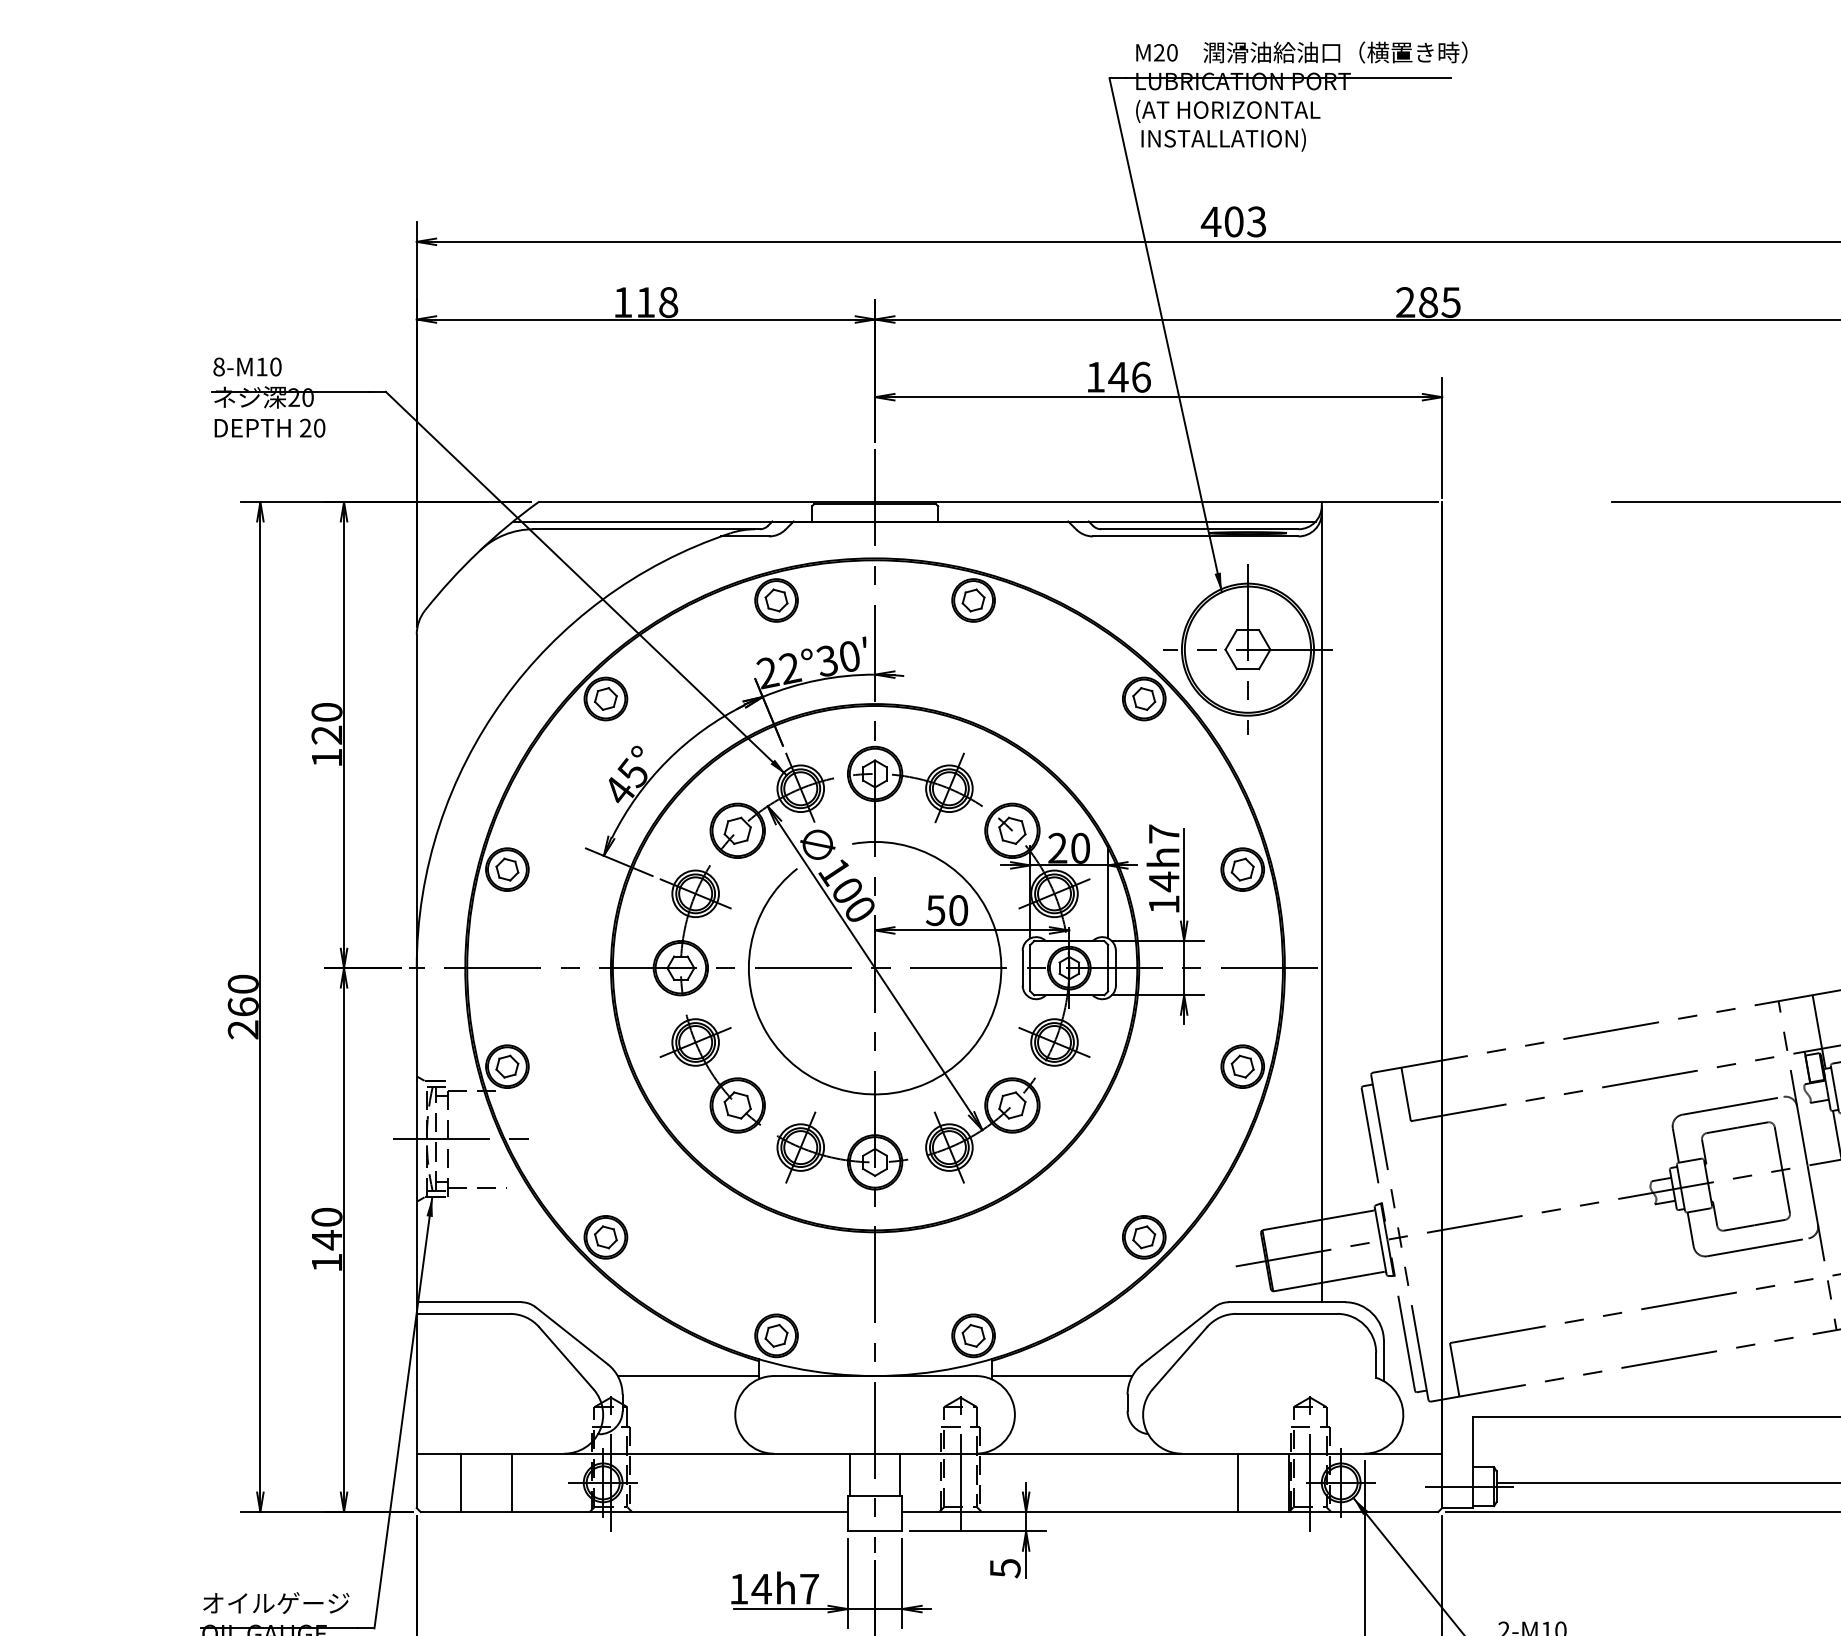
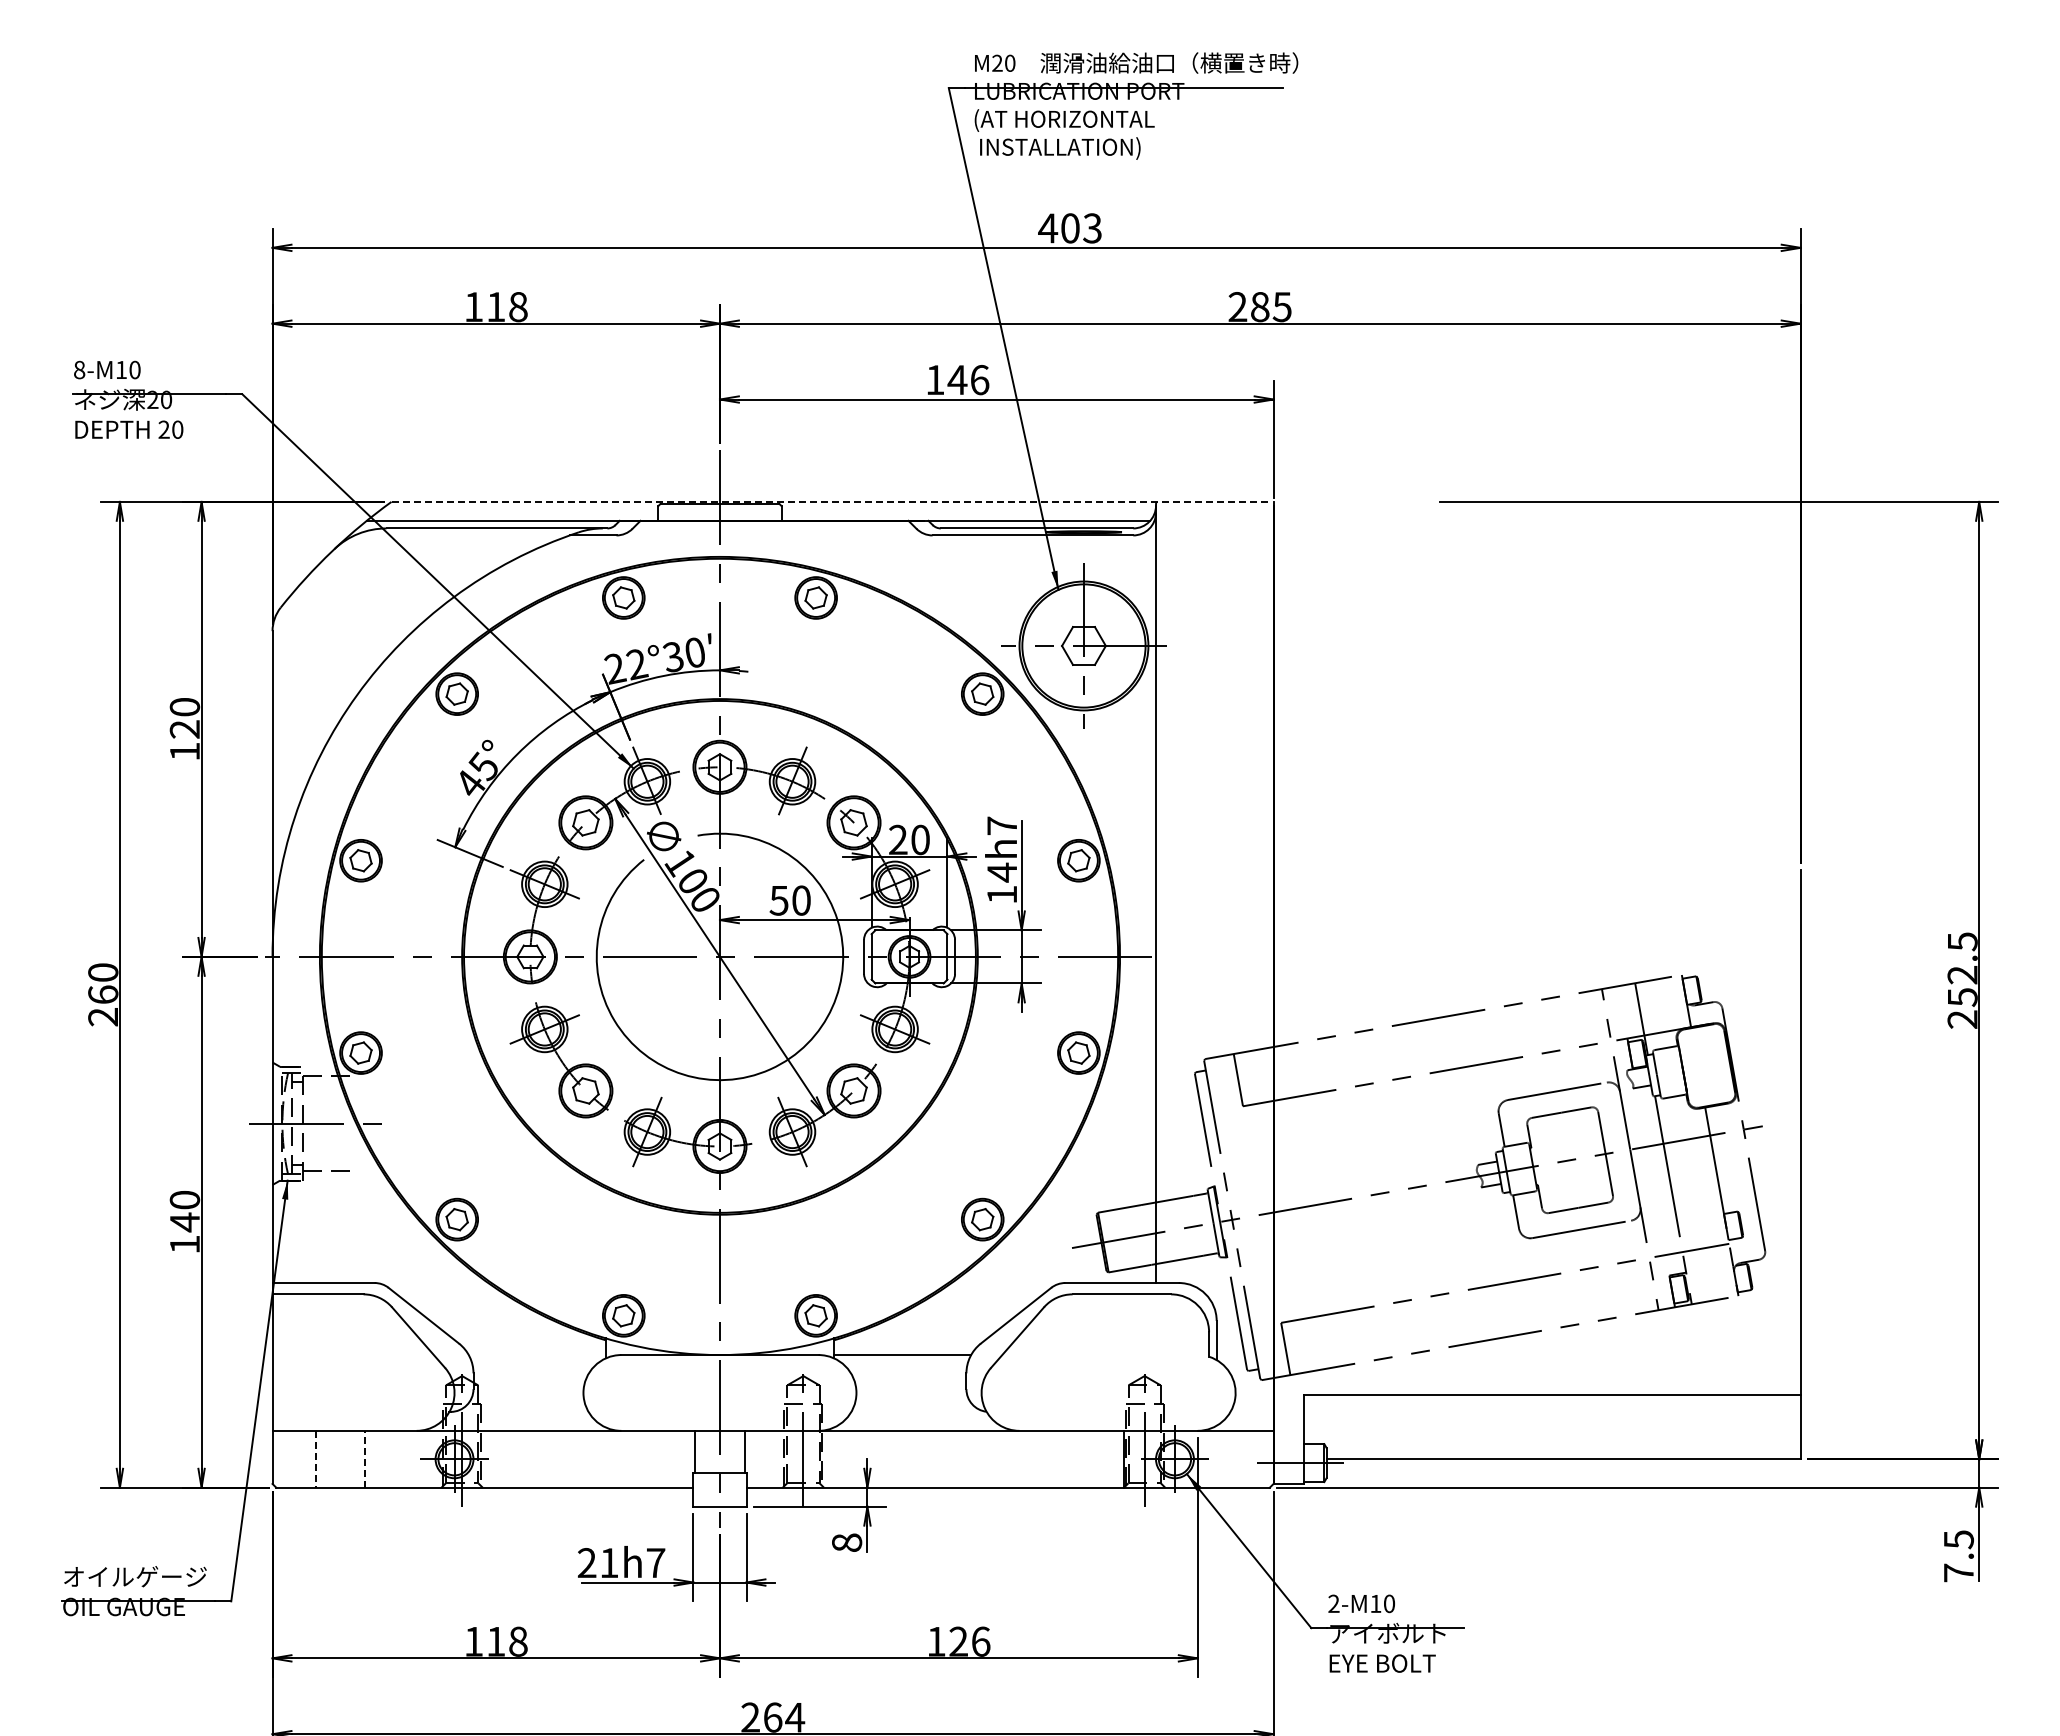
line: (989, 501) -> (831, 501), solid -> dashed
line: (688, 1376) -> (537, 1355), removed
line: (511, 1482) -> (365, 1458), solid -> dashed
line: (1238, 1482) -> (1074, 1458), removed
line: (461, 1483) -> (316, 1459), solid -> dashed
text: (1005, 1568) -> (847, 1542), 5 -> 8
text: (750, 1588) -> (598, 1562), 14h7 -> 21h7

